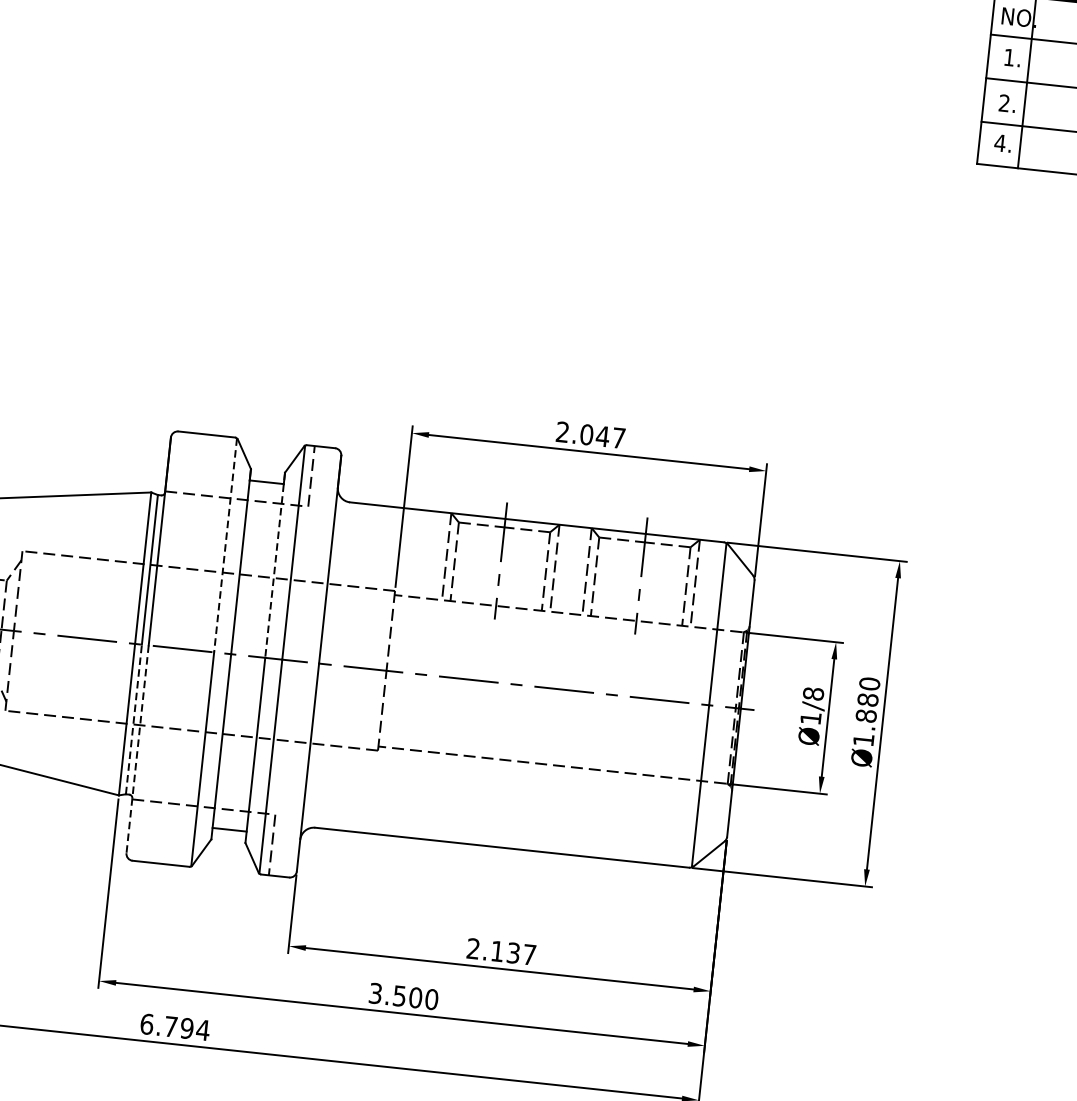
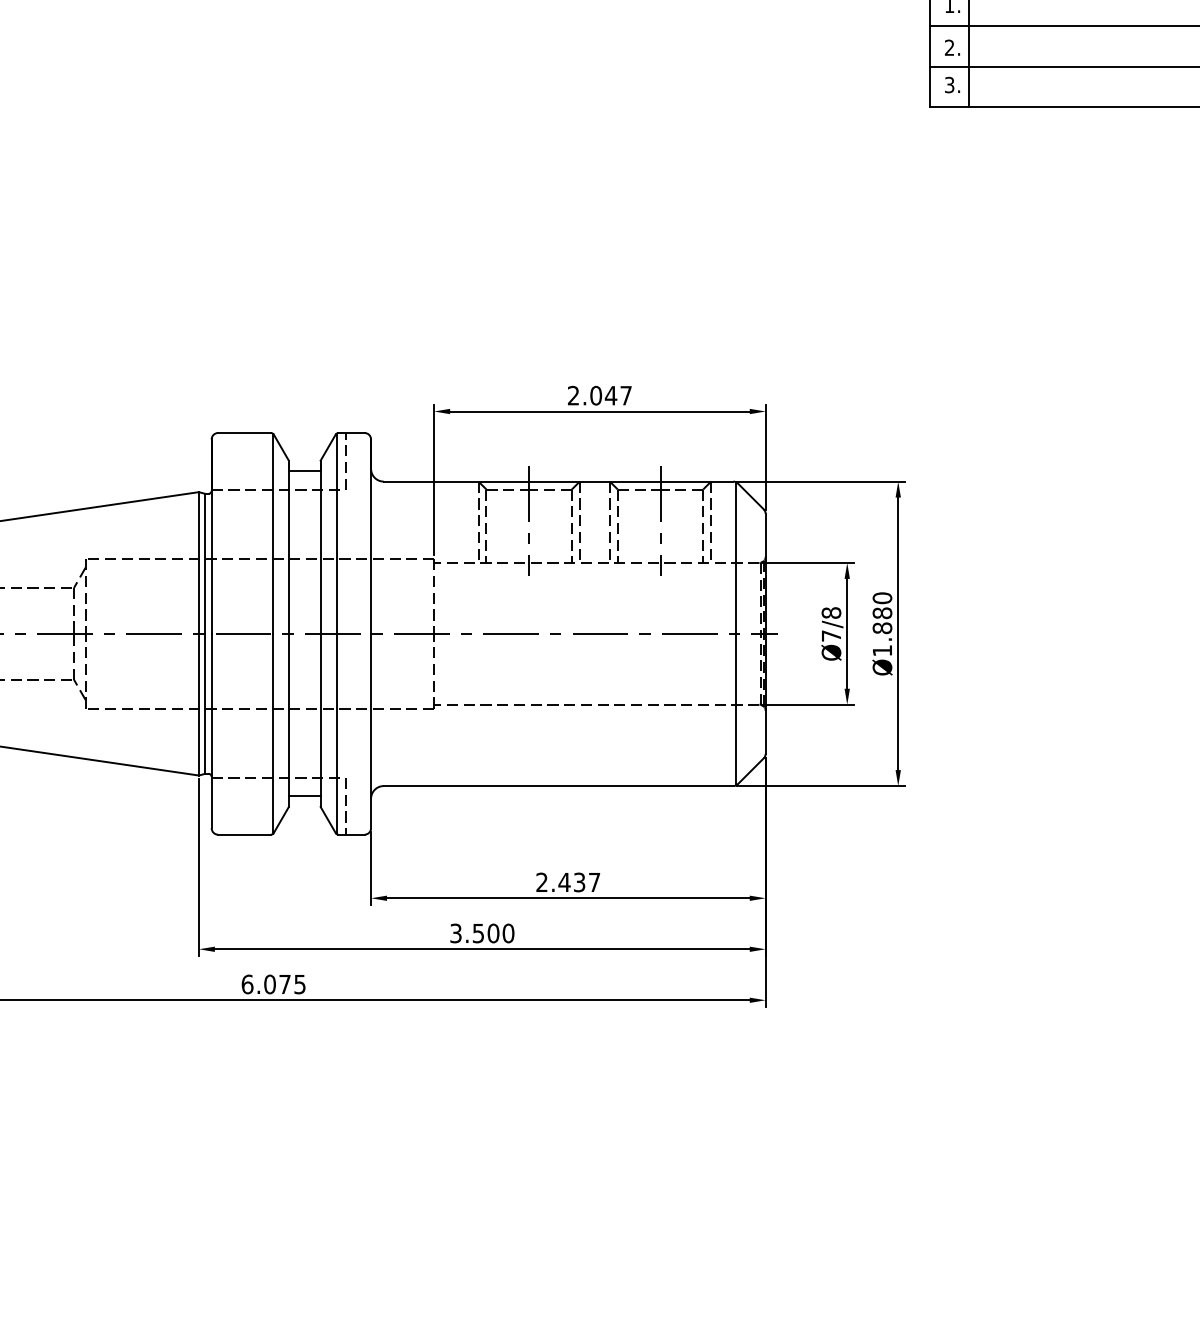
text: (1000, 142) -> (949, 84), 4. -> 3.
line: (225, 546) -> (272, 534), dashed -> solid
line: (274, 565) -> (320, 547), dashed -> solid
text: (811, 717) -> (831, 635), Ø1/8 -> Ø7/8
line: (134, 719) -> (205, 703), dashed -> solid
line: (137, 749) -> (211, 731), dashed -> solid
text: (497, 951) -> (564, 882), 2.137 -> 2.437
text: (187, 1028) -> (285, 984), 6.794 -> 6.075

